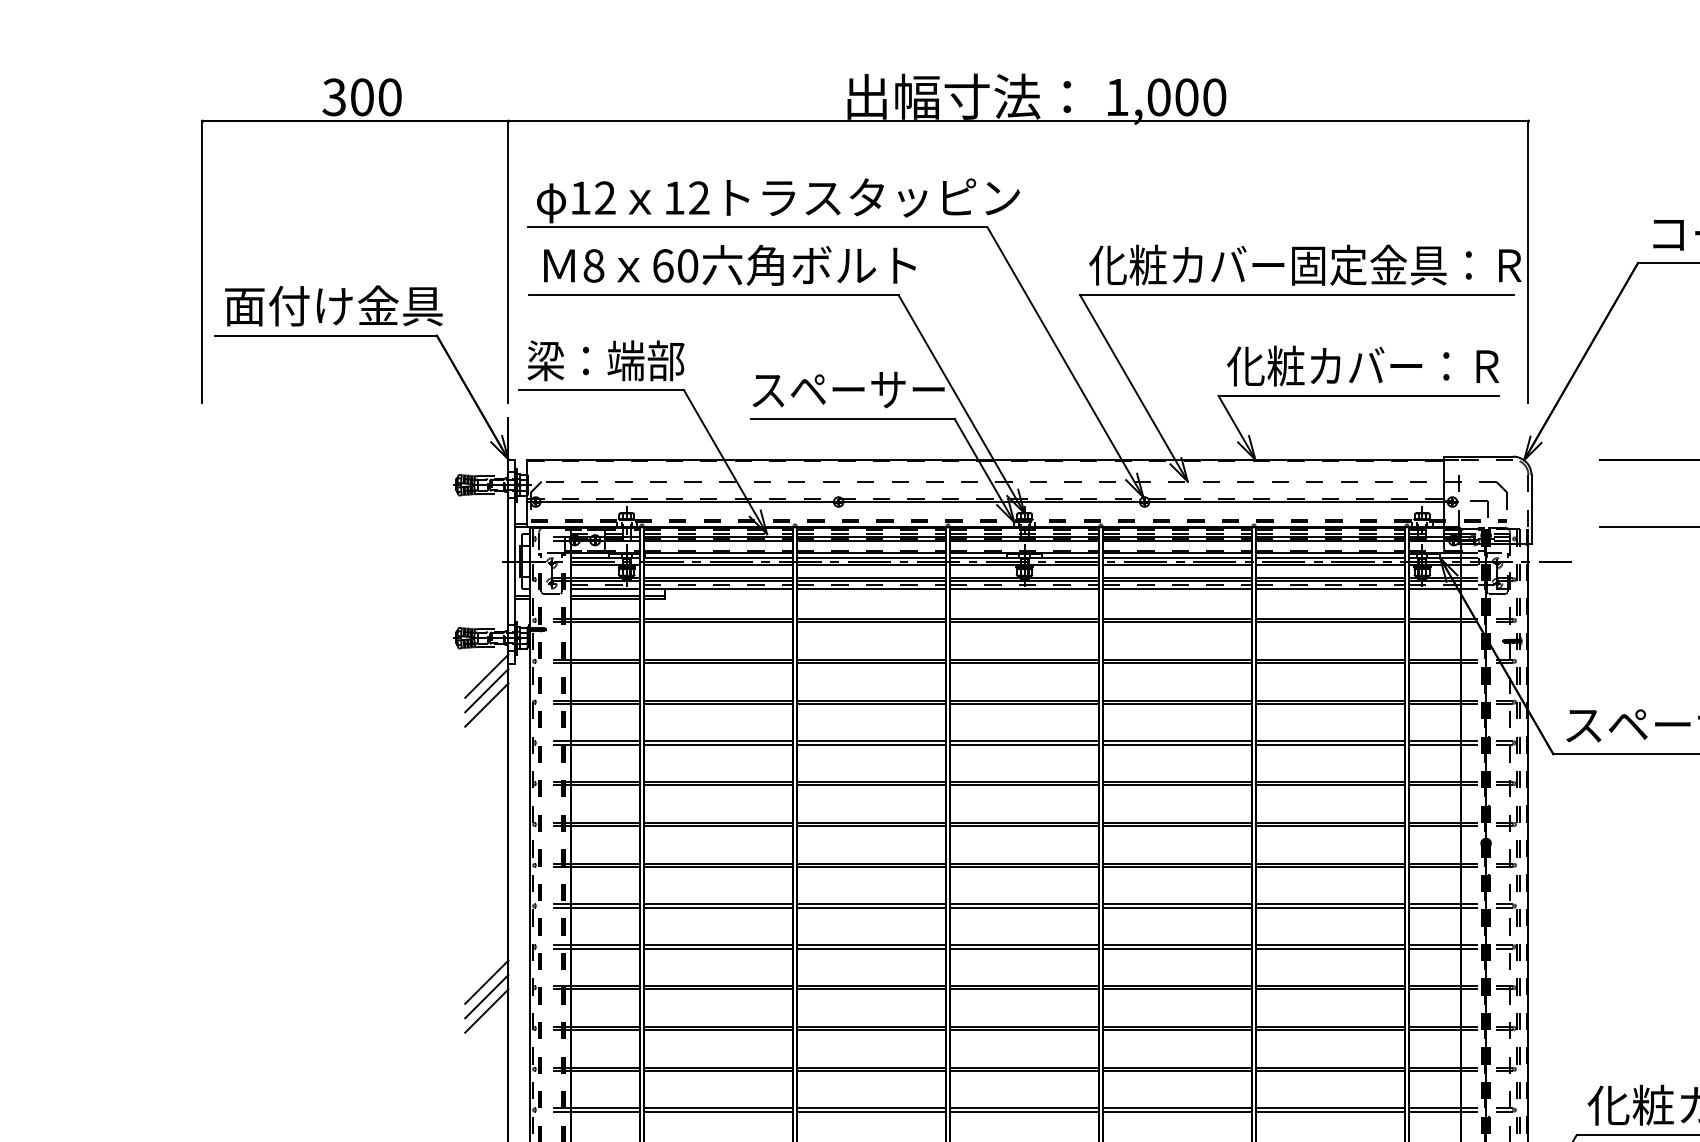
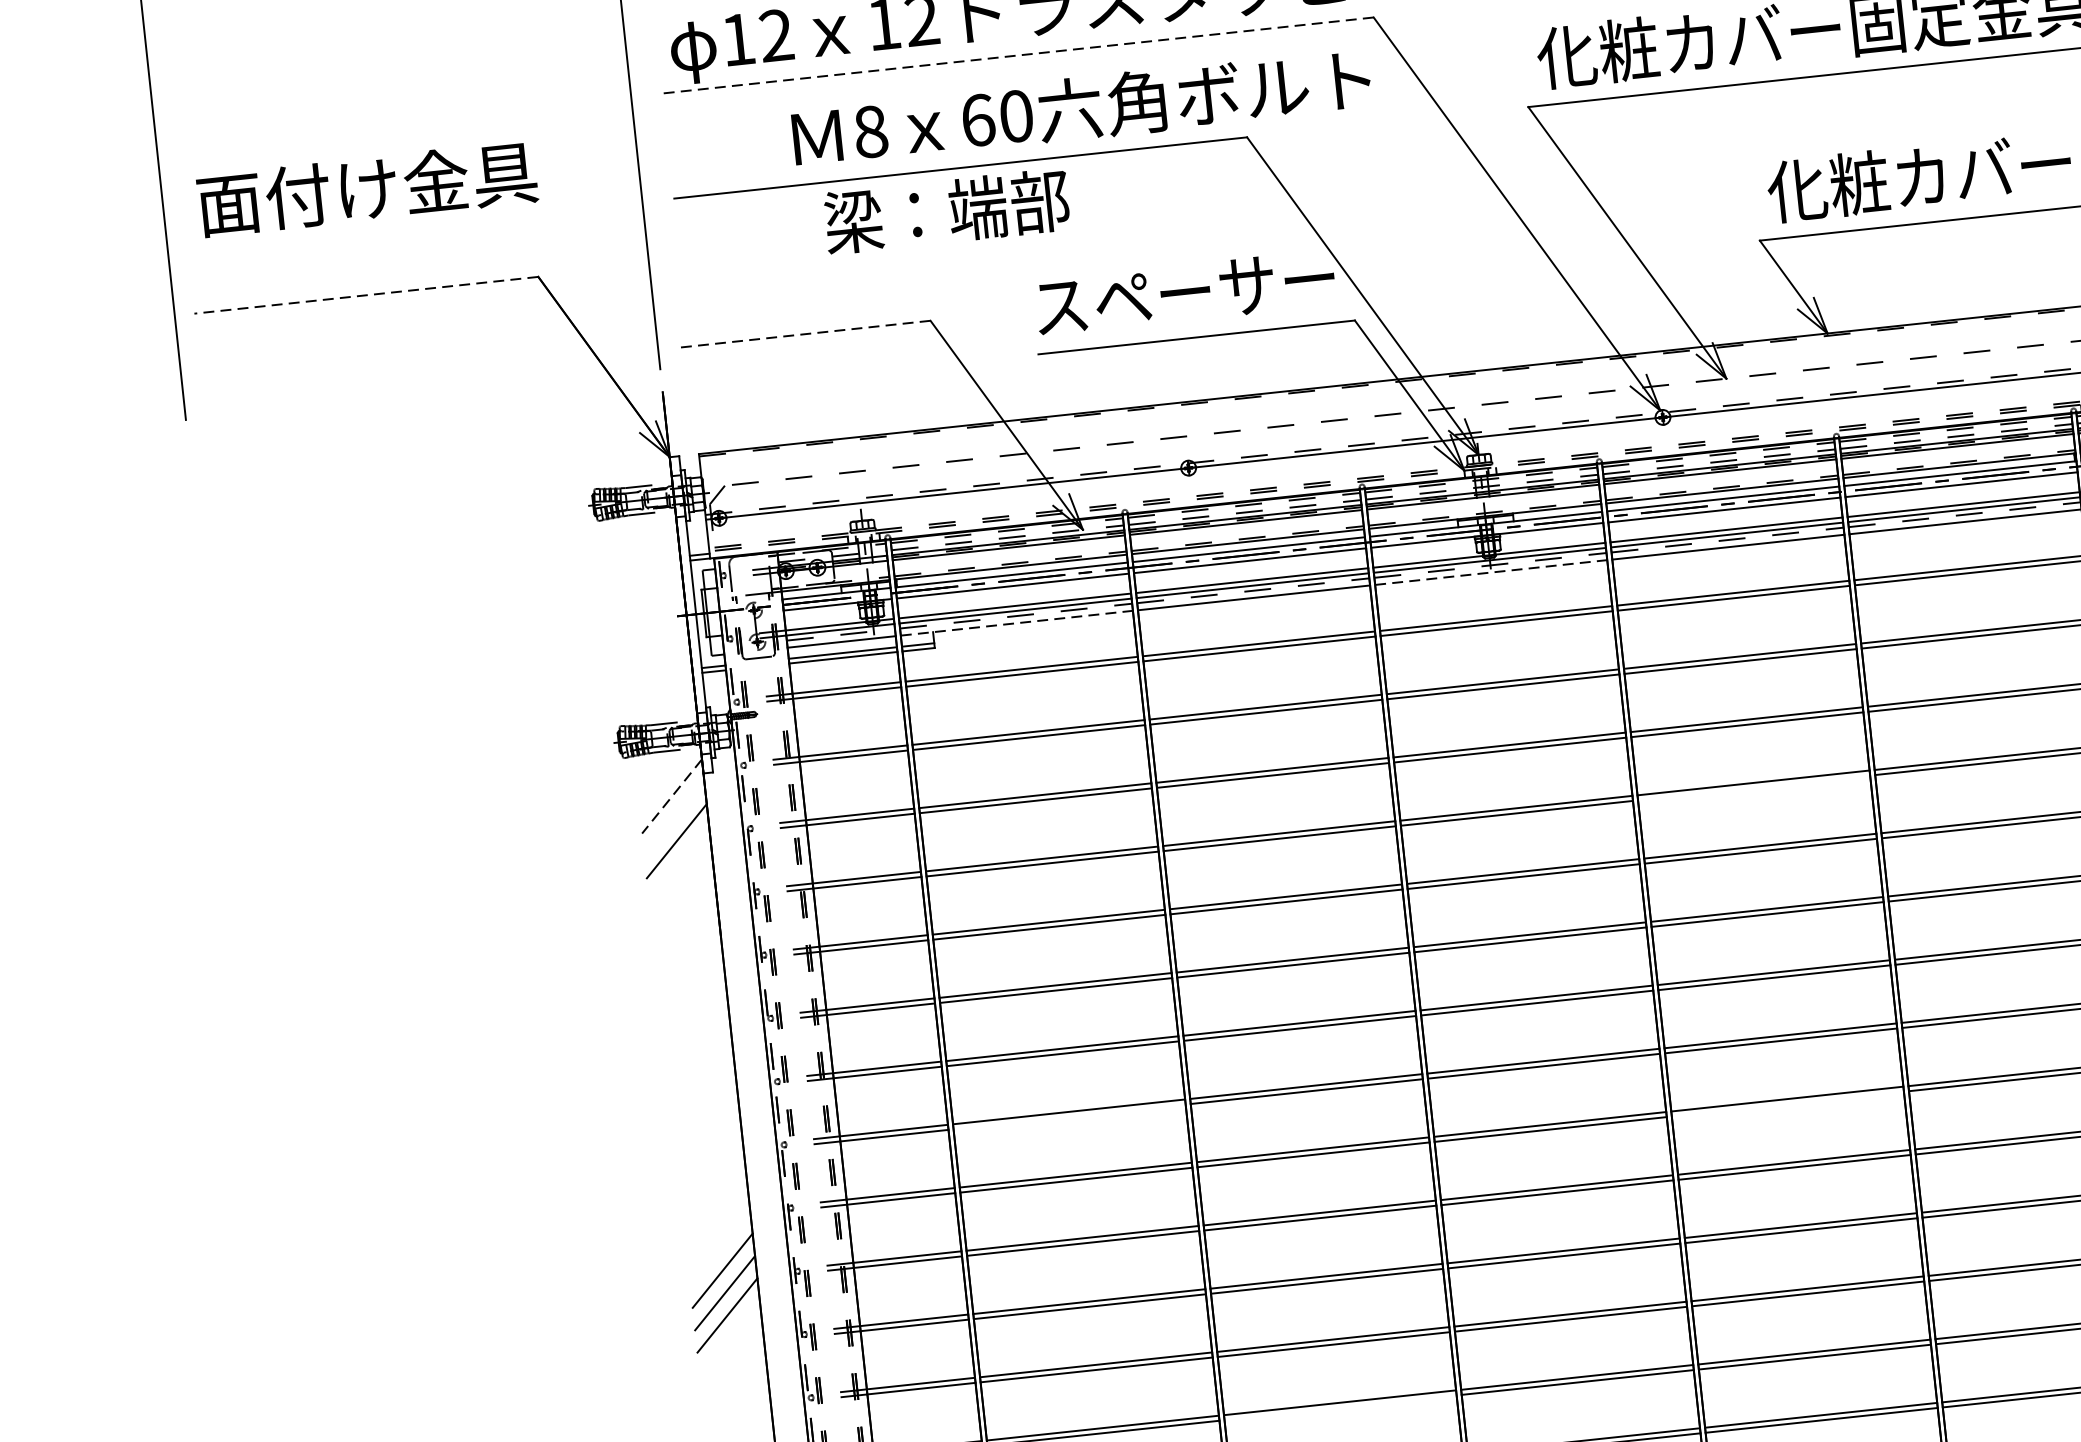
line: (757, 227) -> (1017, 56), solid -> dashed
text: (729, 264) -> (1080, 107), moved
text: (333, 305) -> (366, 188), moved
line: (326, 335) -> (367, 294), solid -> dashed
text: (605, 360) -> (946, 211), moved
line: (601, 390) -> (802, 334), solid -> dashed
line: (718, 589) -> (1016, 623), solid -> dashed
line: (1024, 589) -> (1491, 572), solid -> dashed
line: (486, 676) -> (671, 796), solid -> dashed
line: (486, 690) -> (673, 818), removed
line: (1177, 744) -> (1754, 787), removed
line: (718, 907) -> (1069, 1116), removed
line: (1177, 948) -> (1787, 1104), removed
line: (871, 1111) -> (1340, 1407), removed

